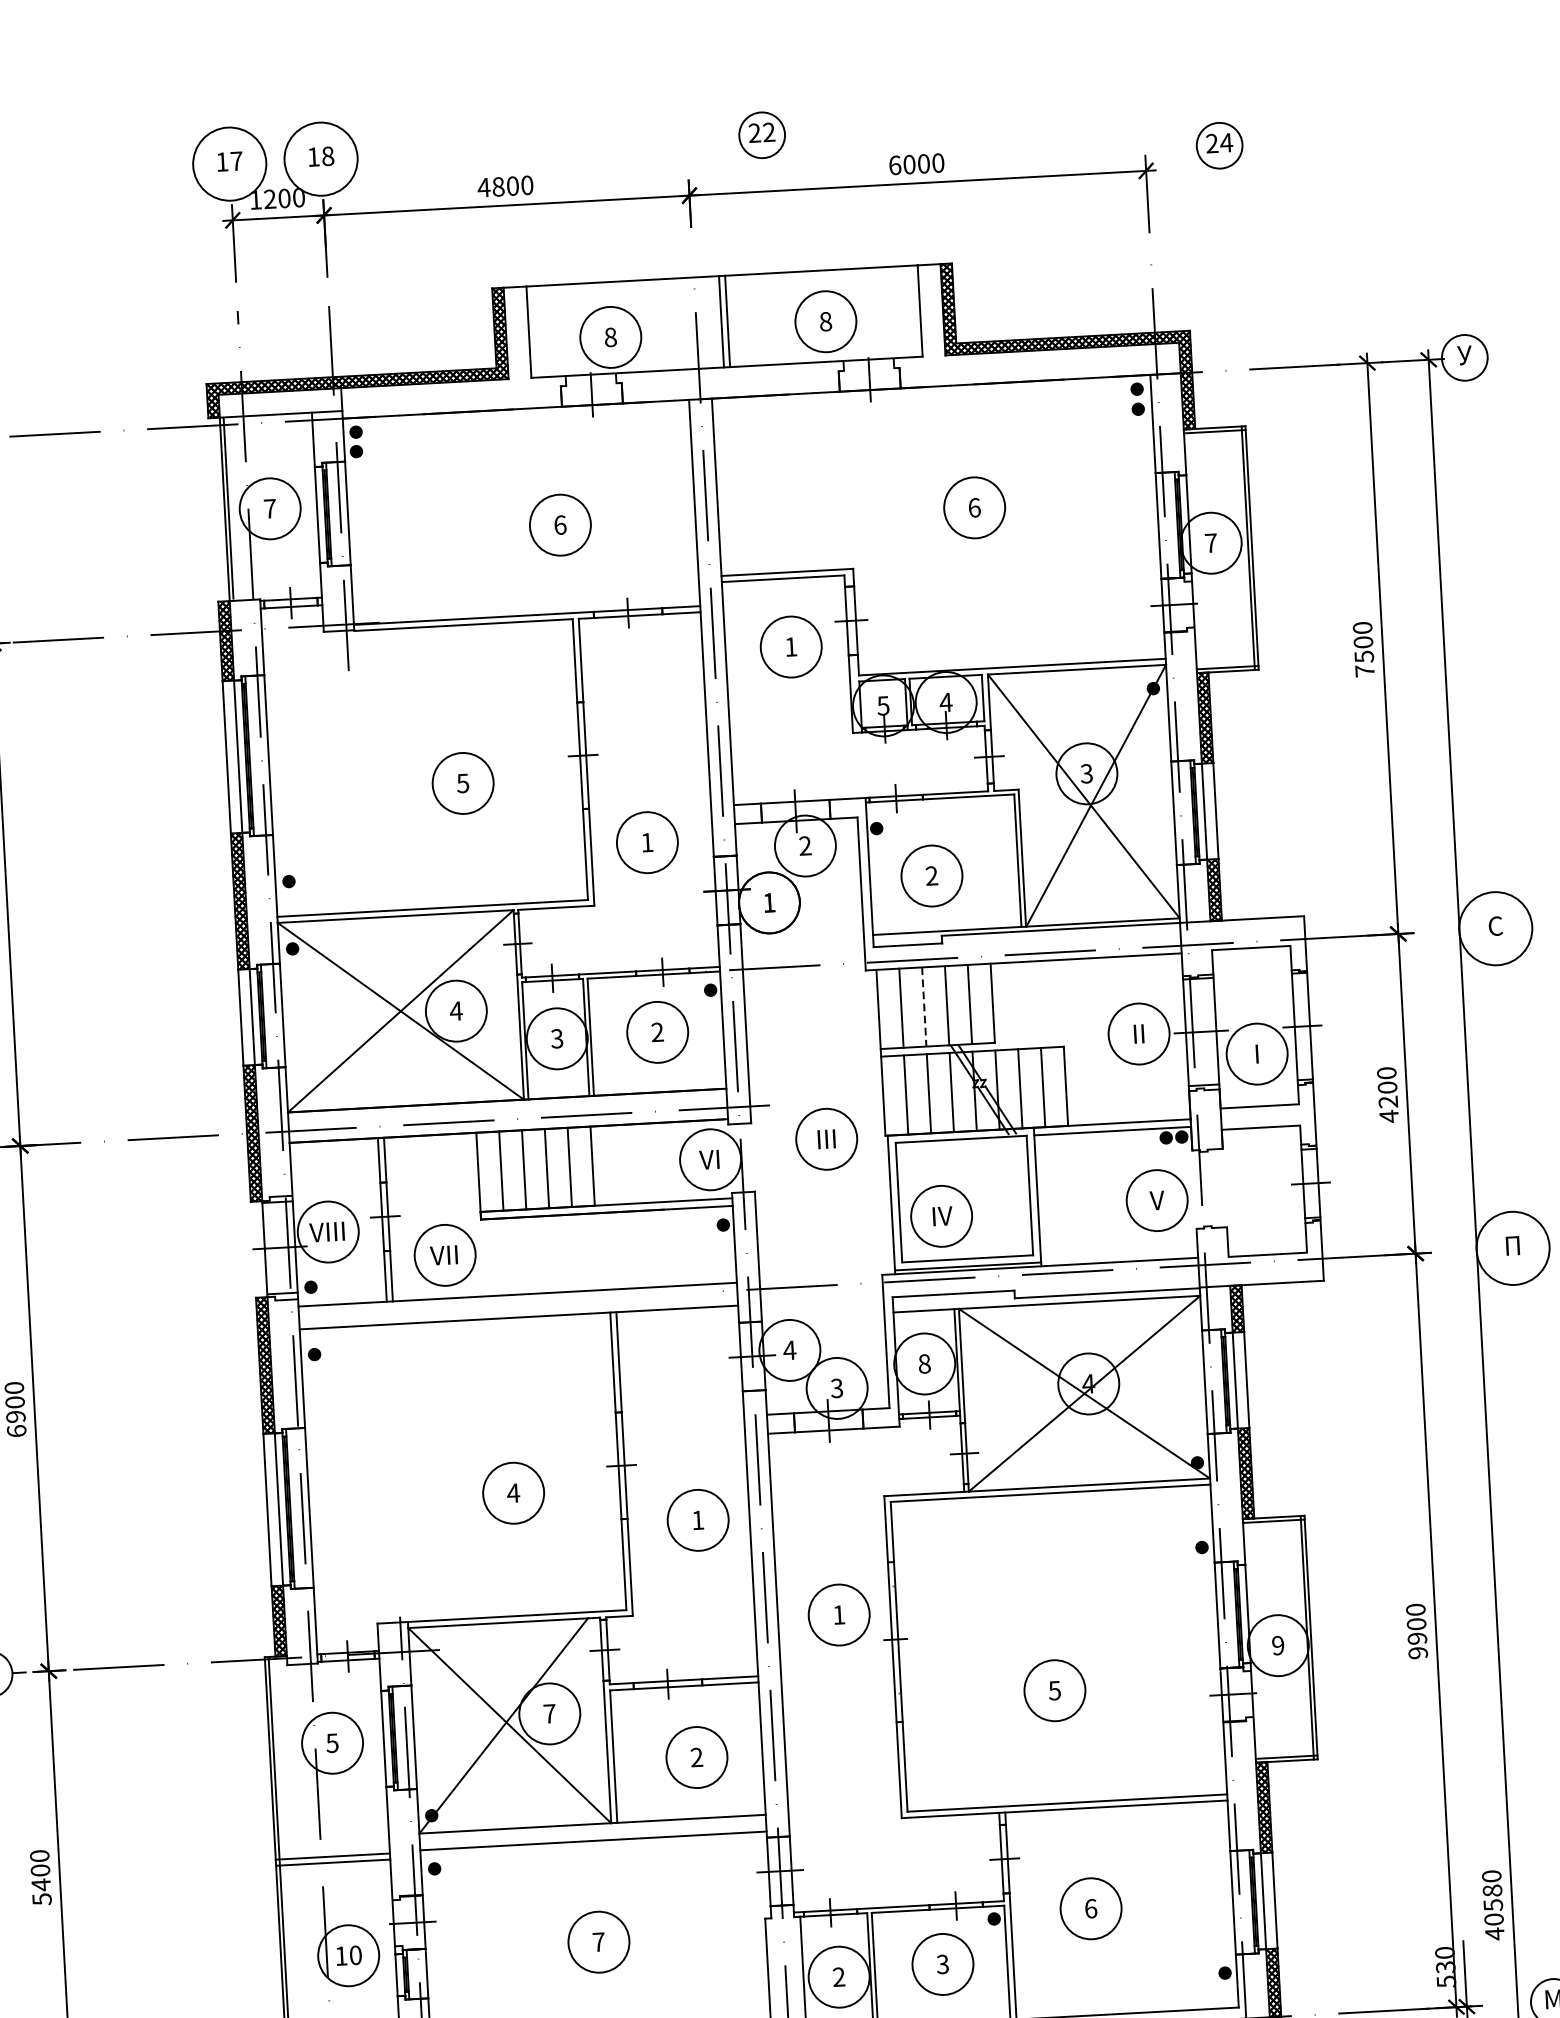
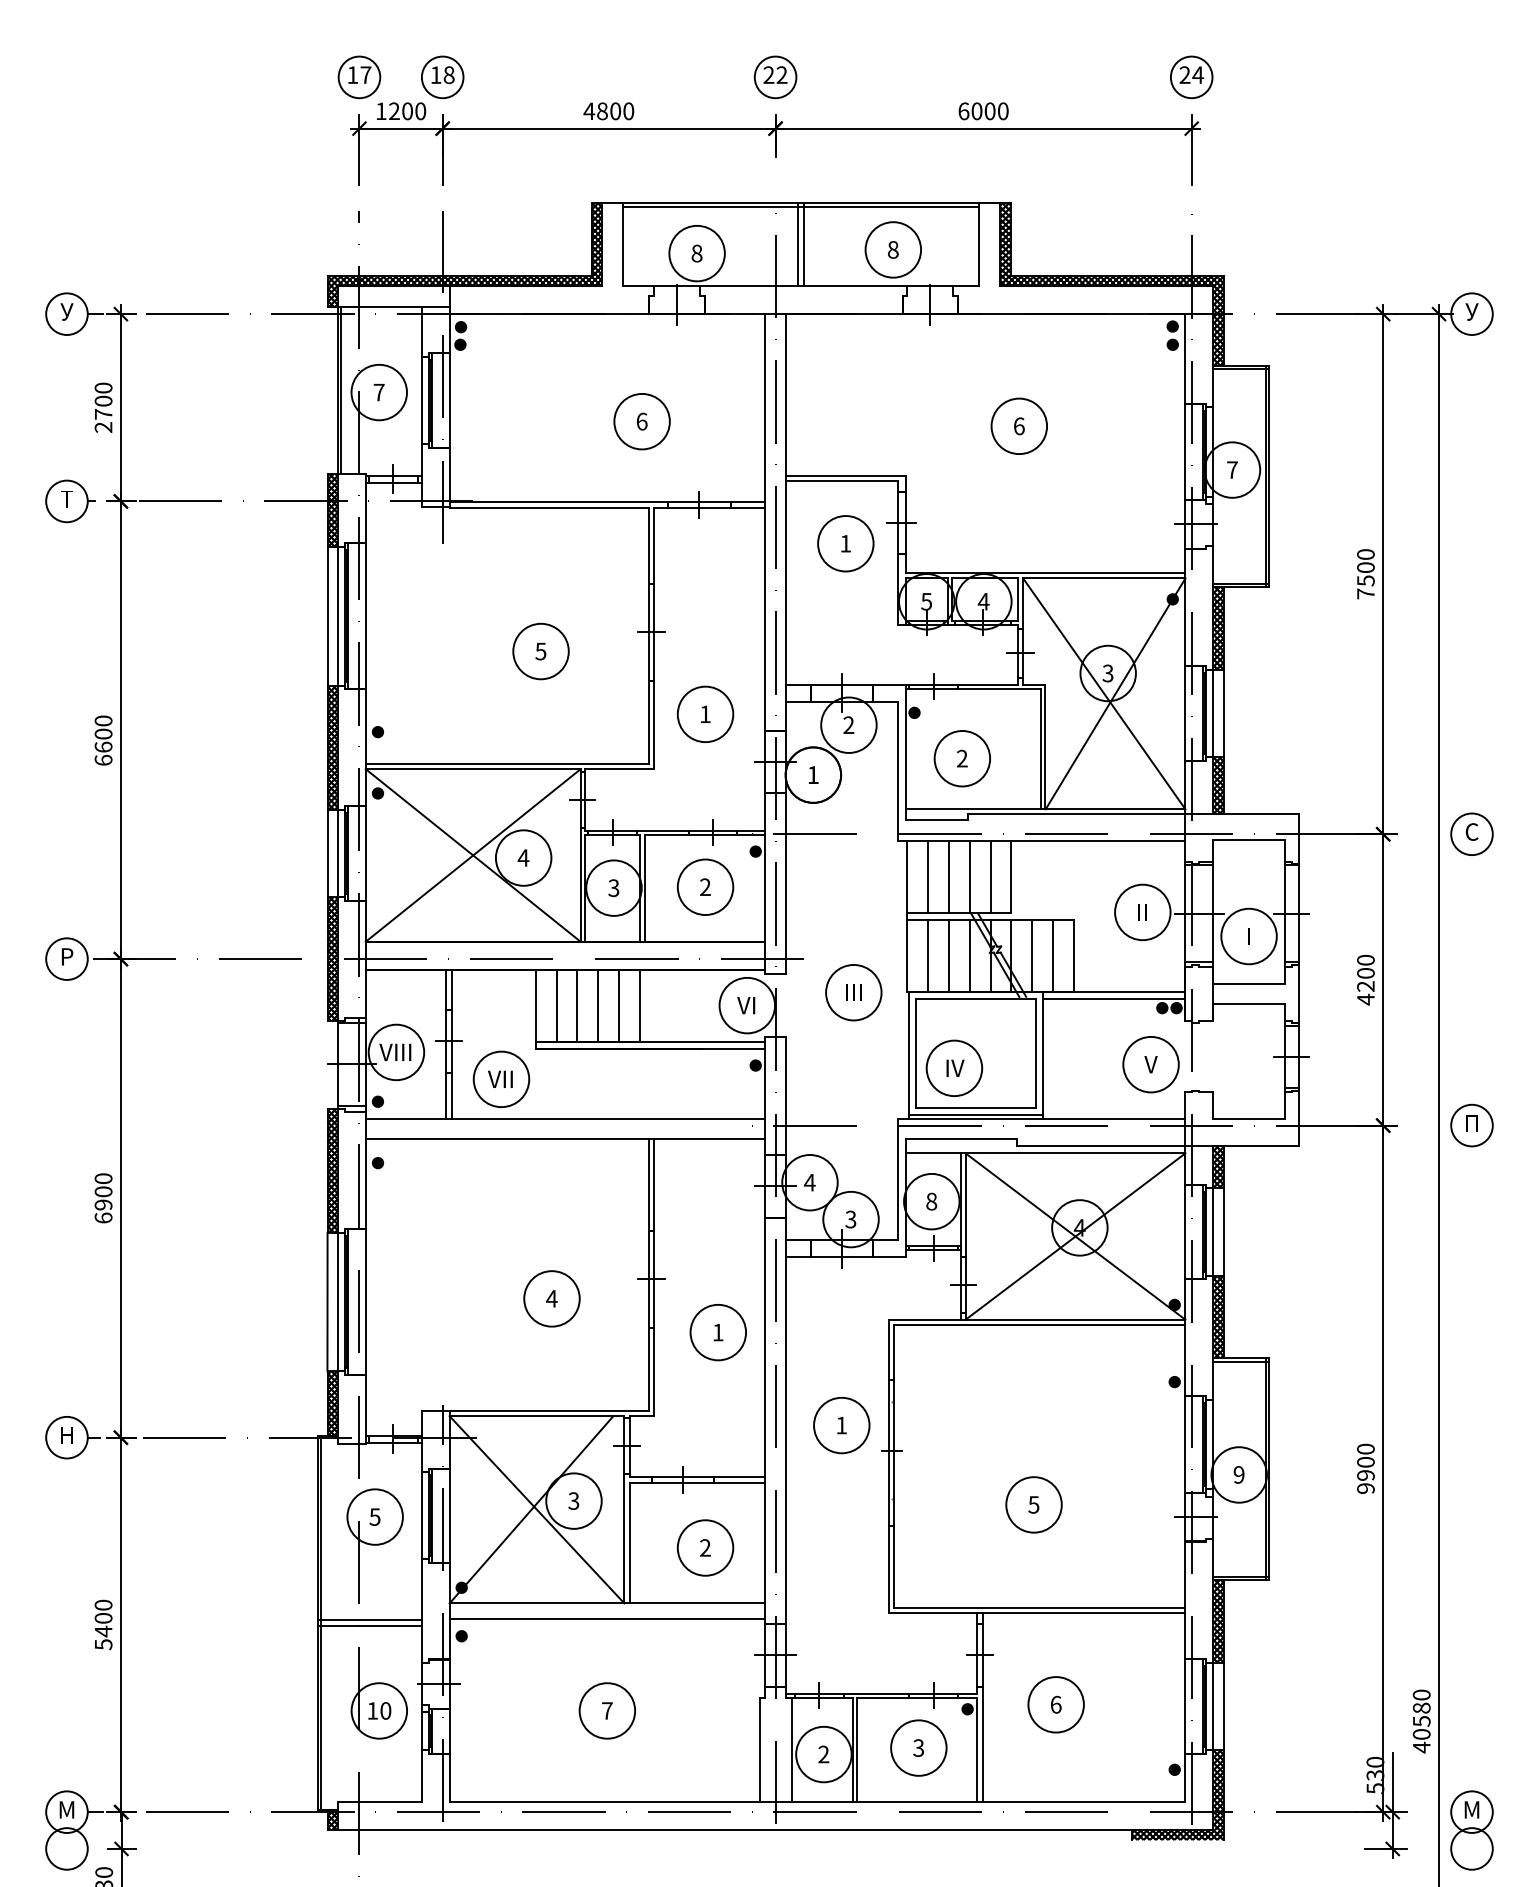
part: (762, 135) -> (775, 77), moved
part: (1219, 145) -> (1191, 77), moved
circle: (320, 159) -> (442, 77), size x0.62
circle: (229, 164) -> (359, 77), size x0.62
line: (722, 279) -> (801, 206), added
circle: (1495, 928) -> (1471, 834), size x0.62
line: (923, 1007) -> (948, 877), dashed -> solid
circle: (1512, 1248) -> (1471, 1125), size x0.62
text: (549, 1714) -> (573, 1501), 7 -> 3

